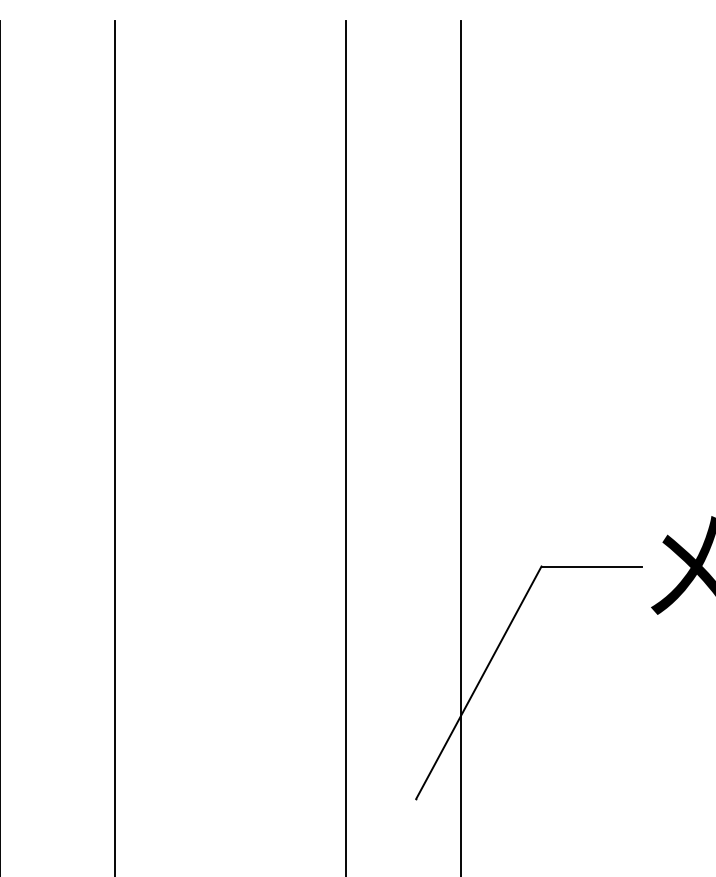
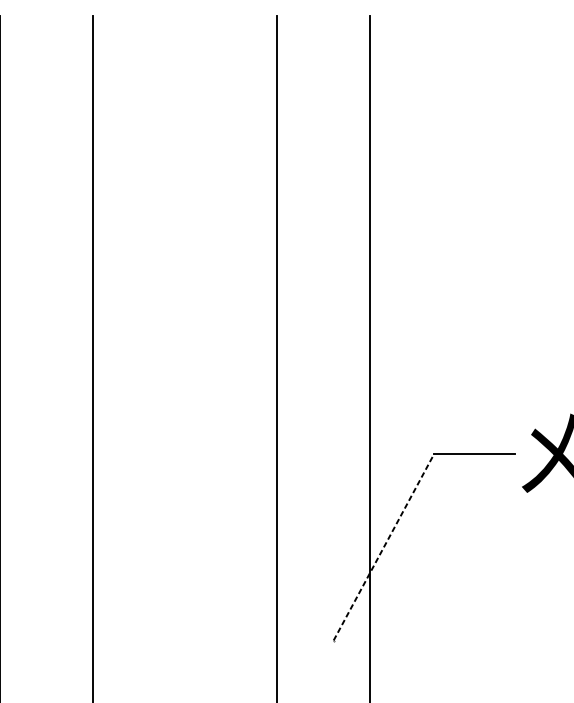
line: (479, 682) -> (384, 547), solid -> dashed

